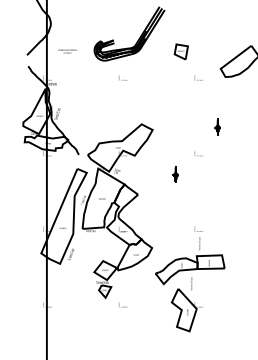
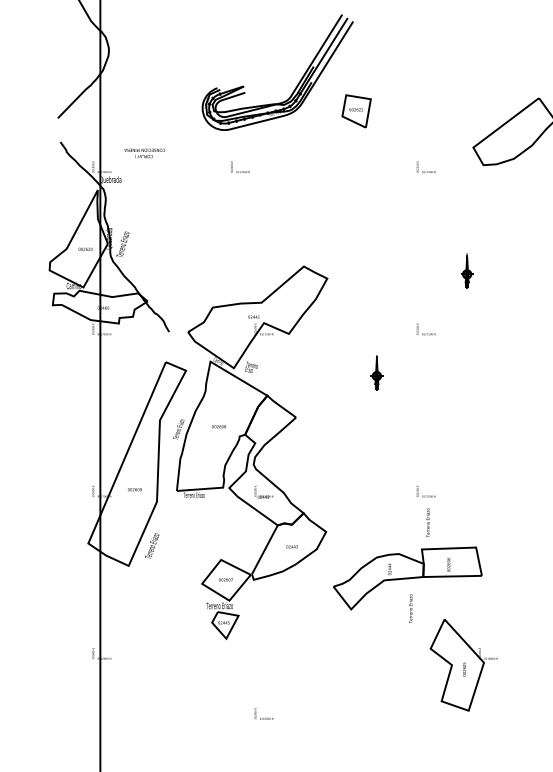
text: (67, 51) -> (144, 153), moved
part: (180, 51) -> (354, 110), moved
text: (123, 77) -> (241, 166), moved
text: (123, 304) -> (264, 713), moved
part: (186, 310) -> (462, 665), moved

